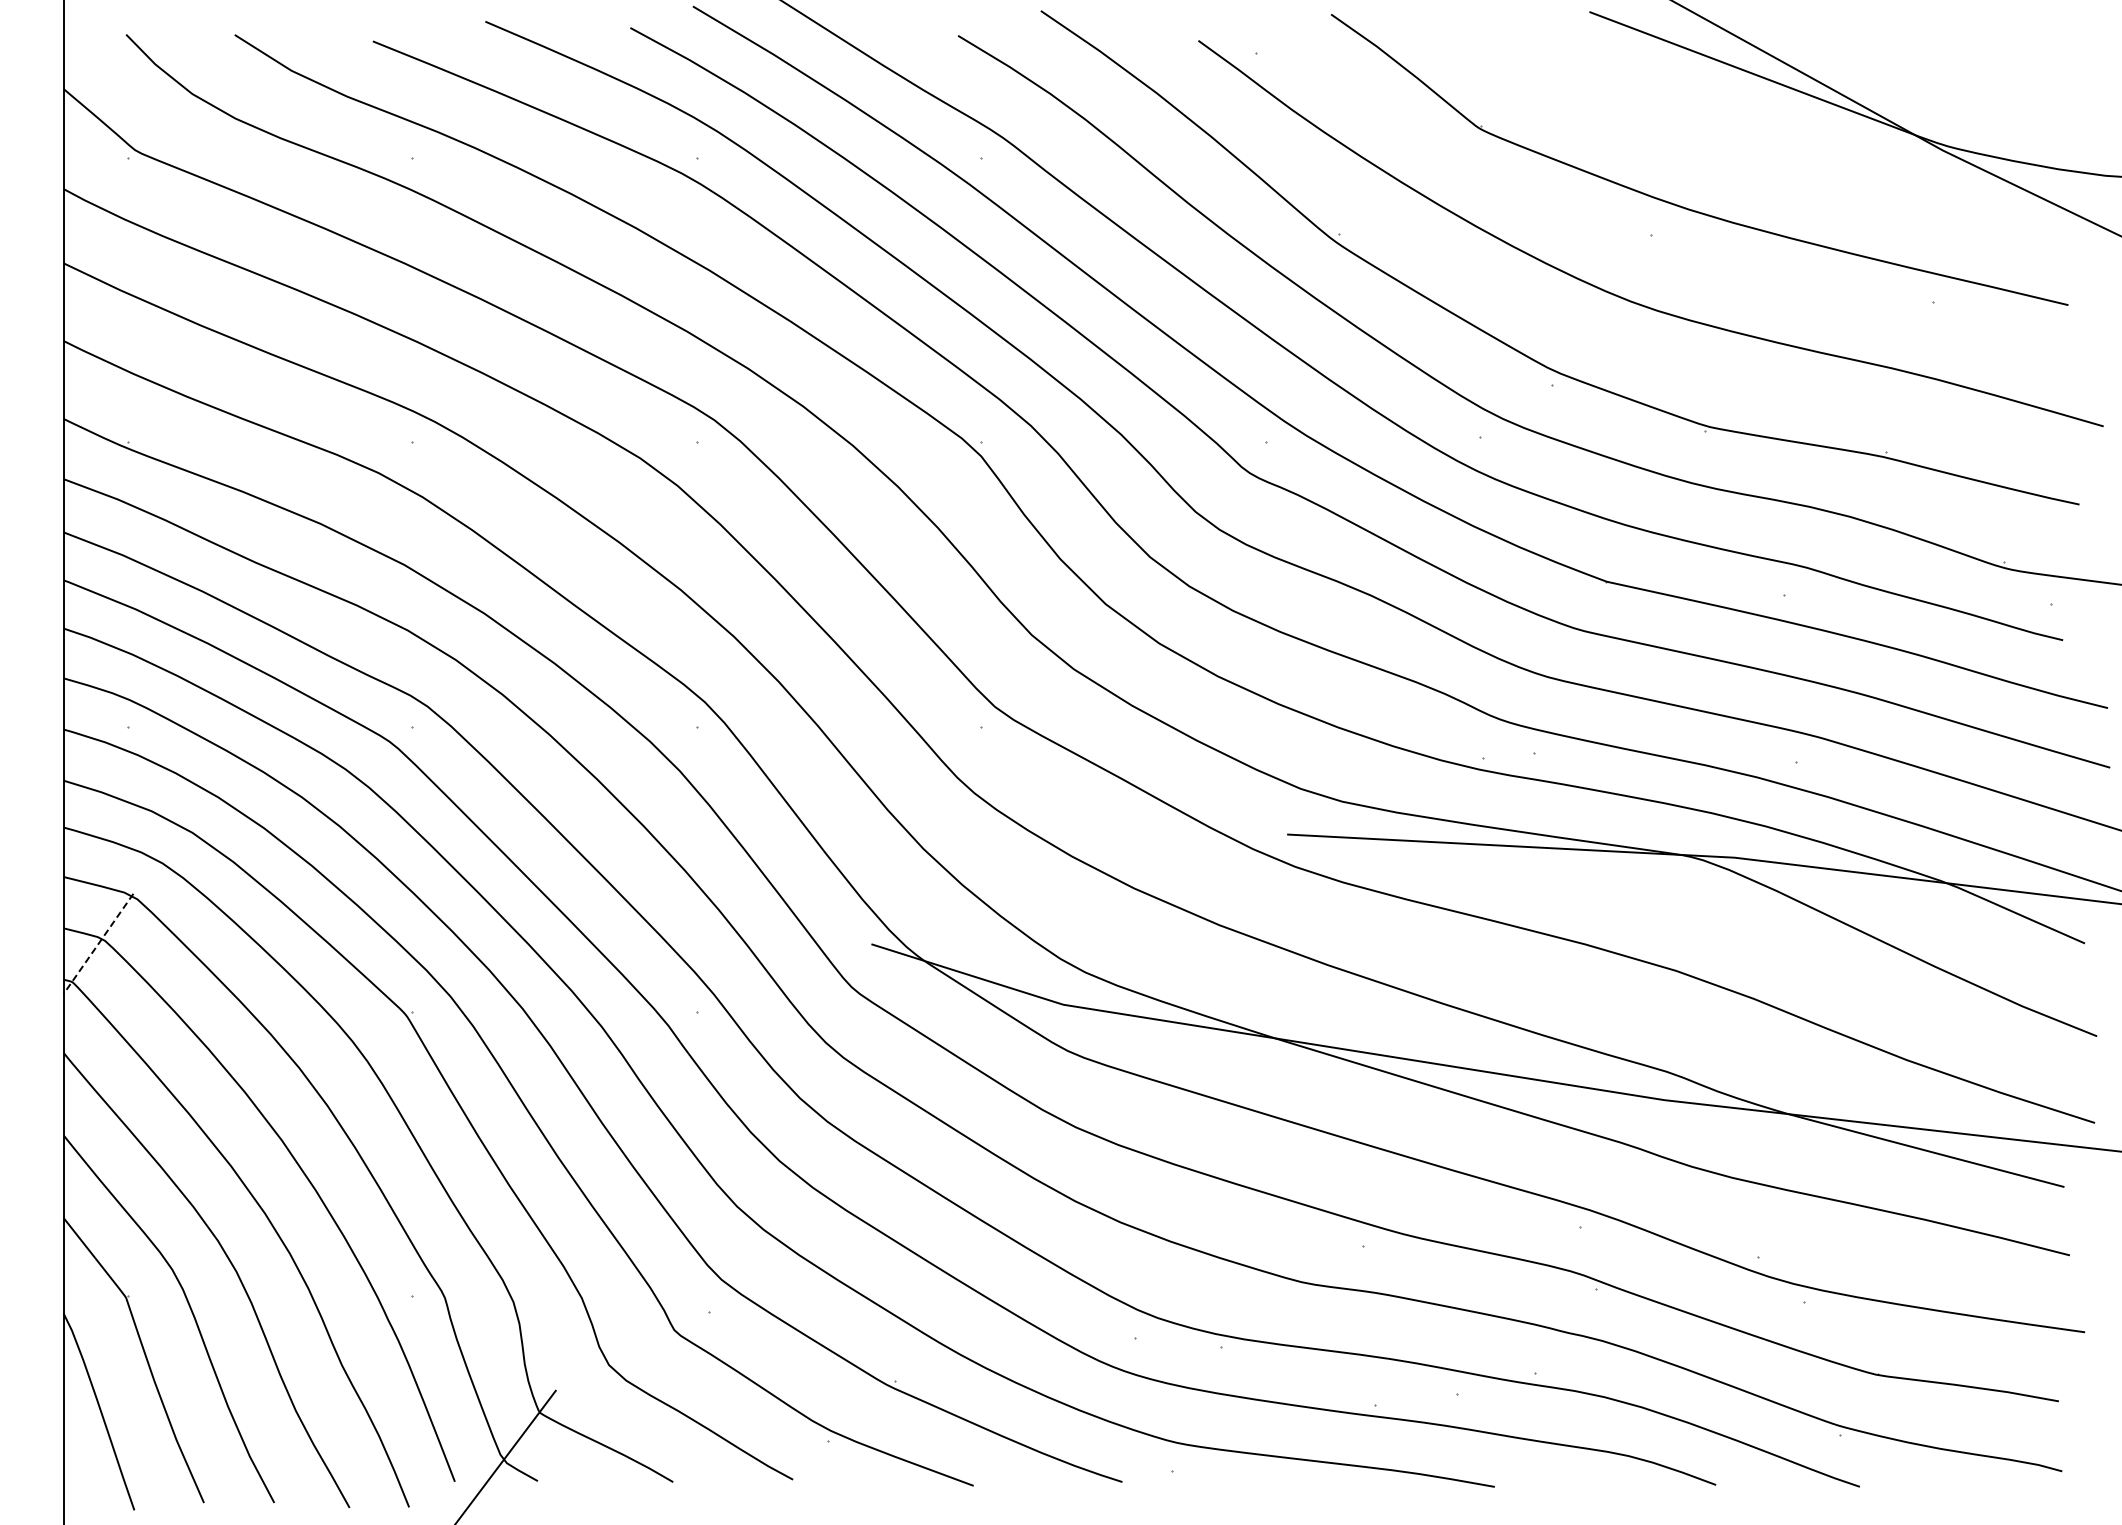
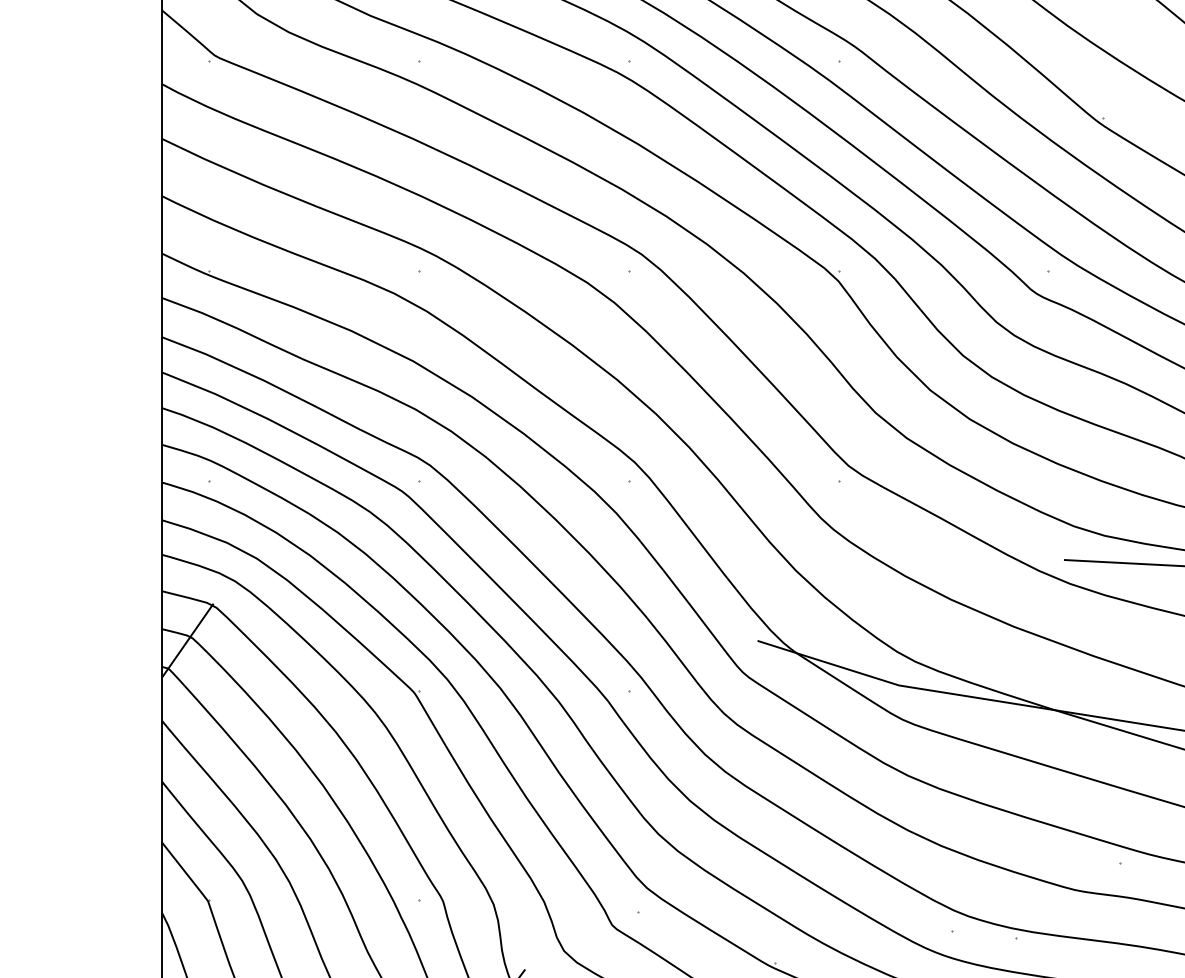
line: (98, 944) -> (187, 641), dashed -> solid

